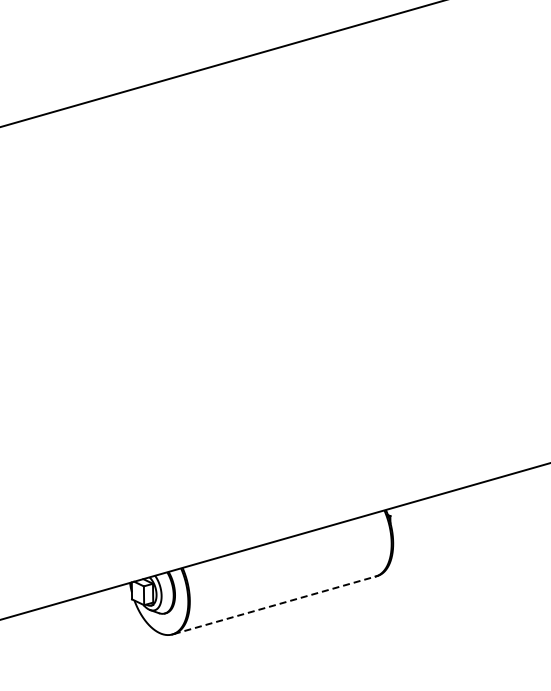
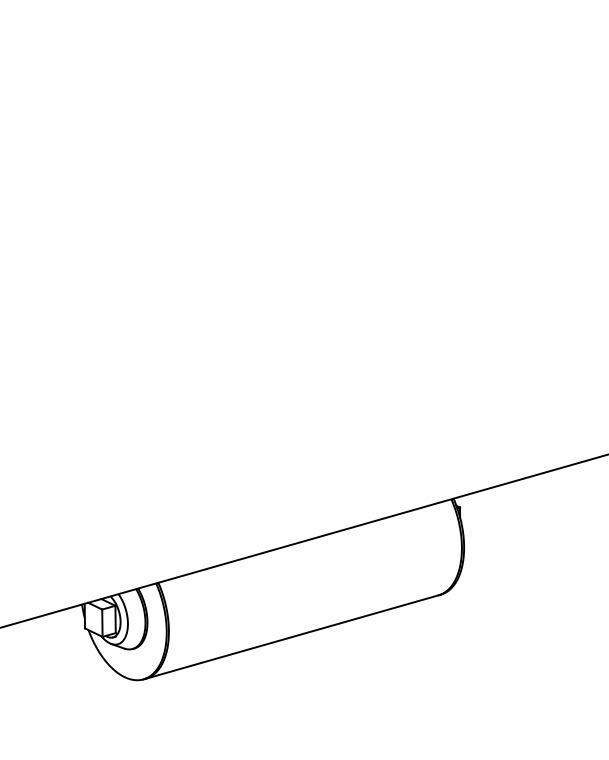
line: (274, 605) -> (291, 637), dashed -> solid

